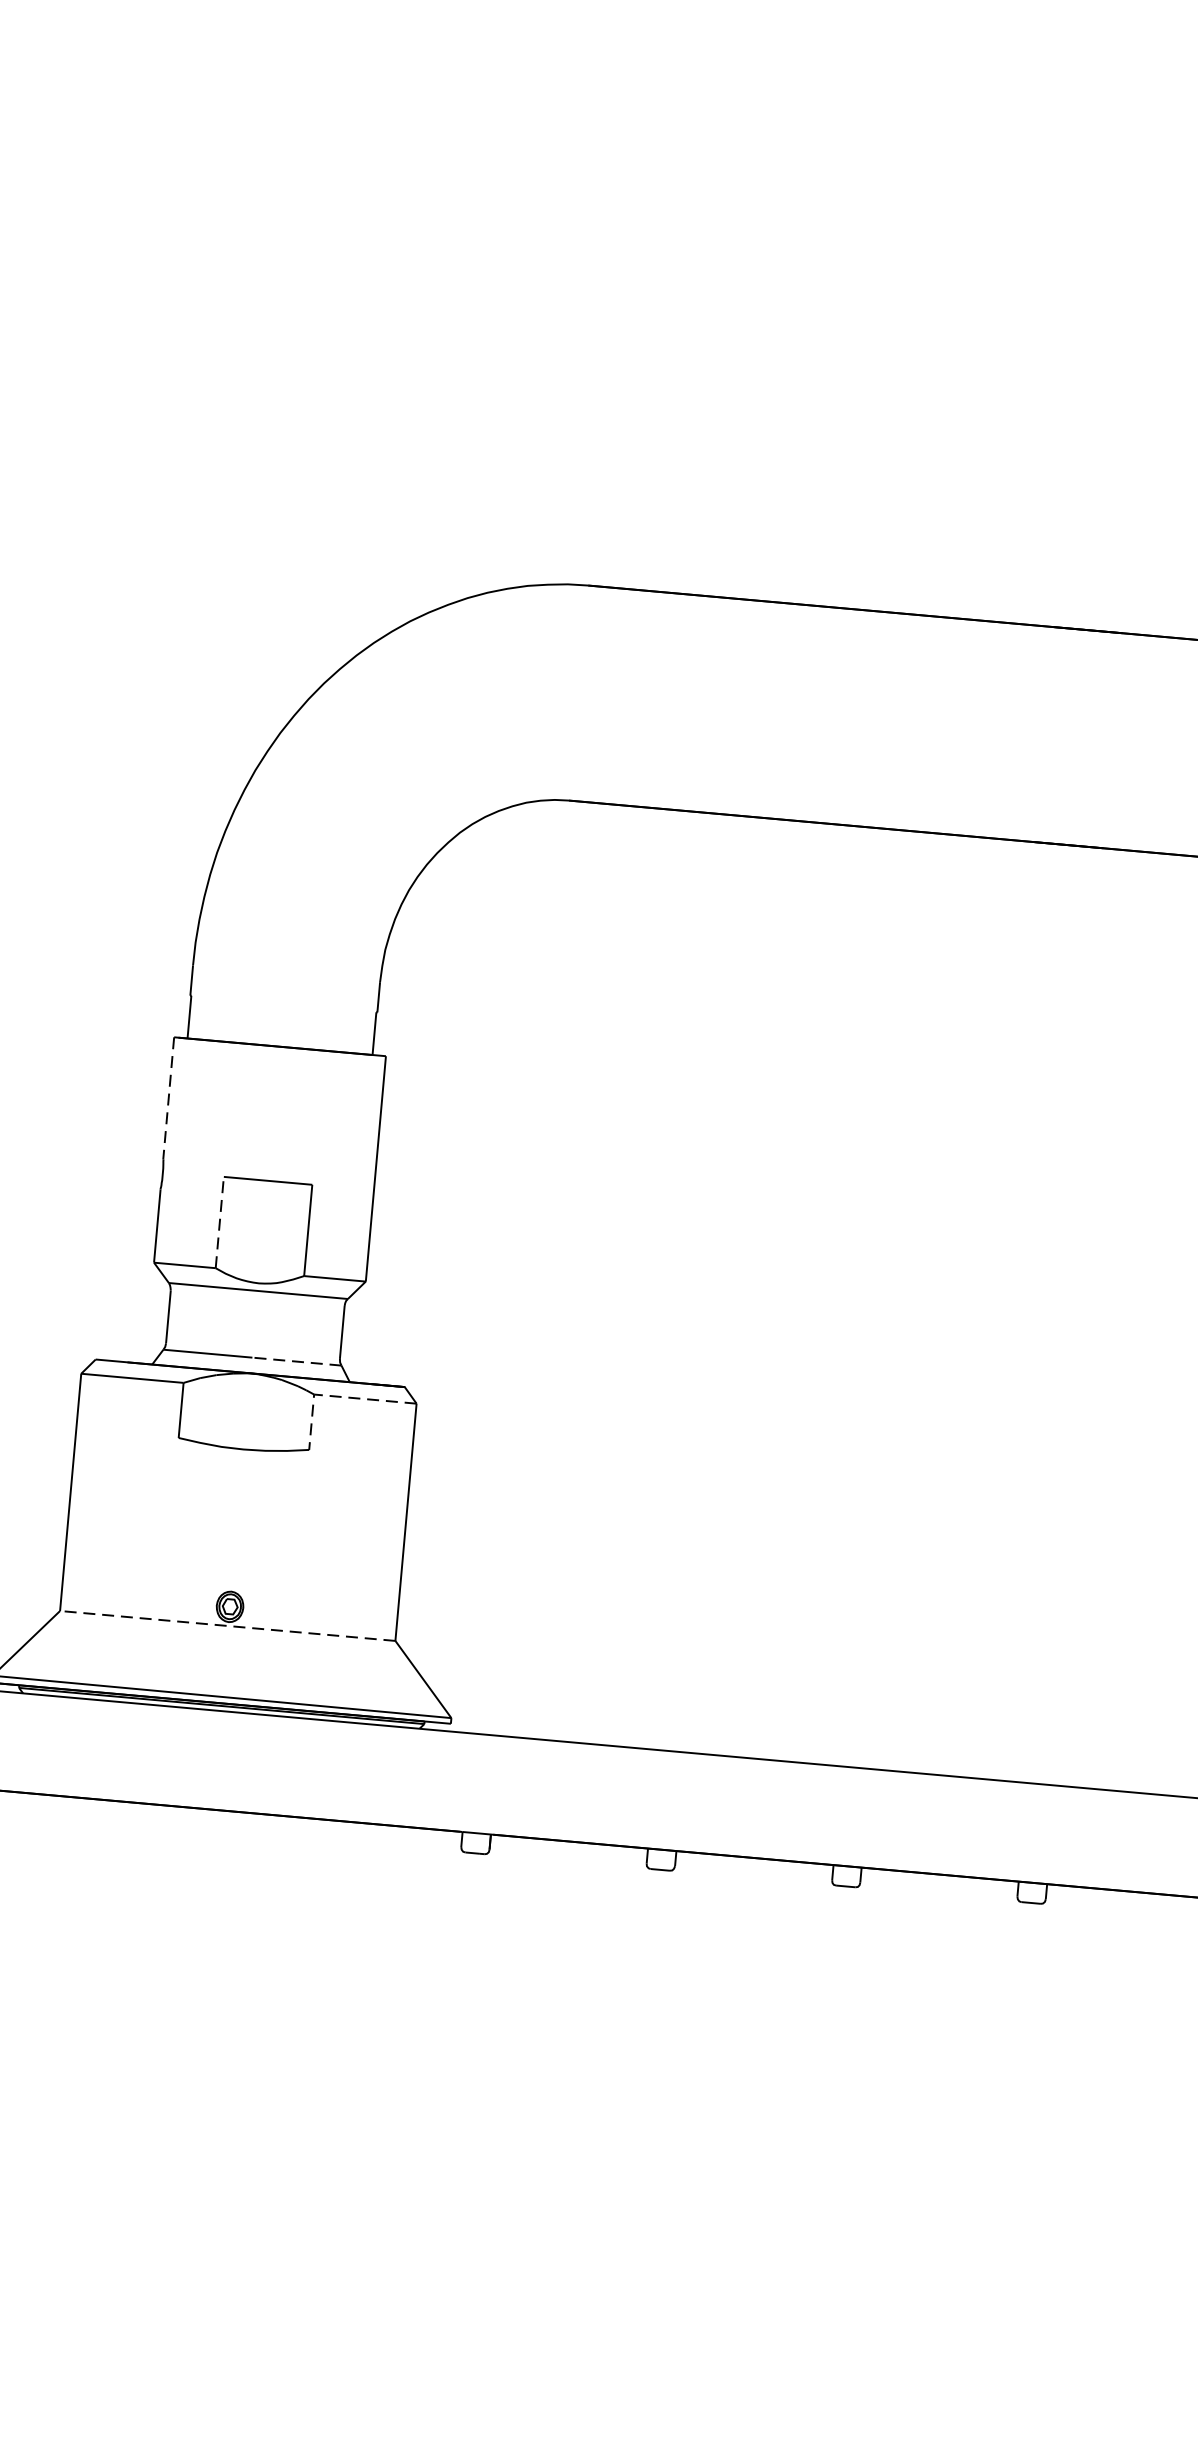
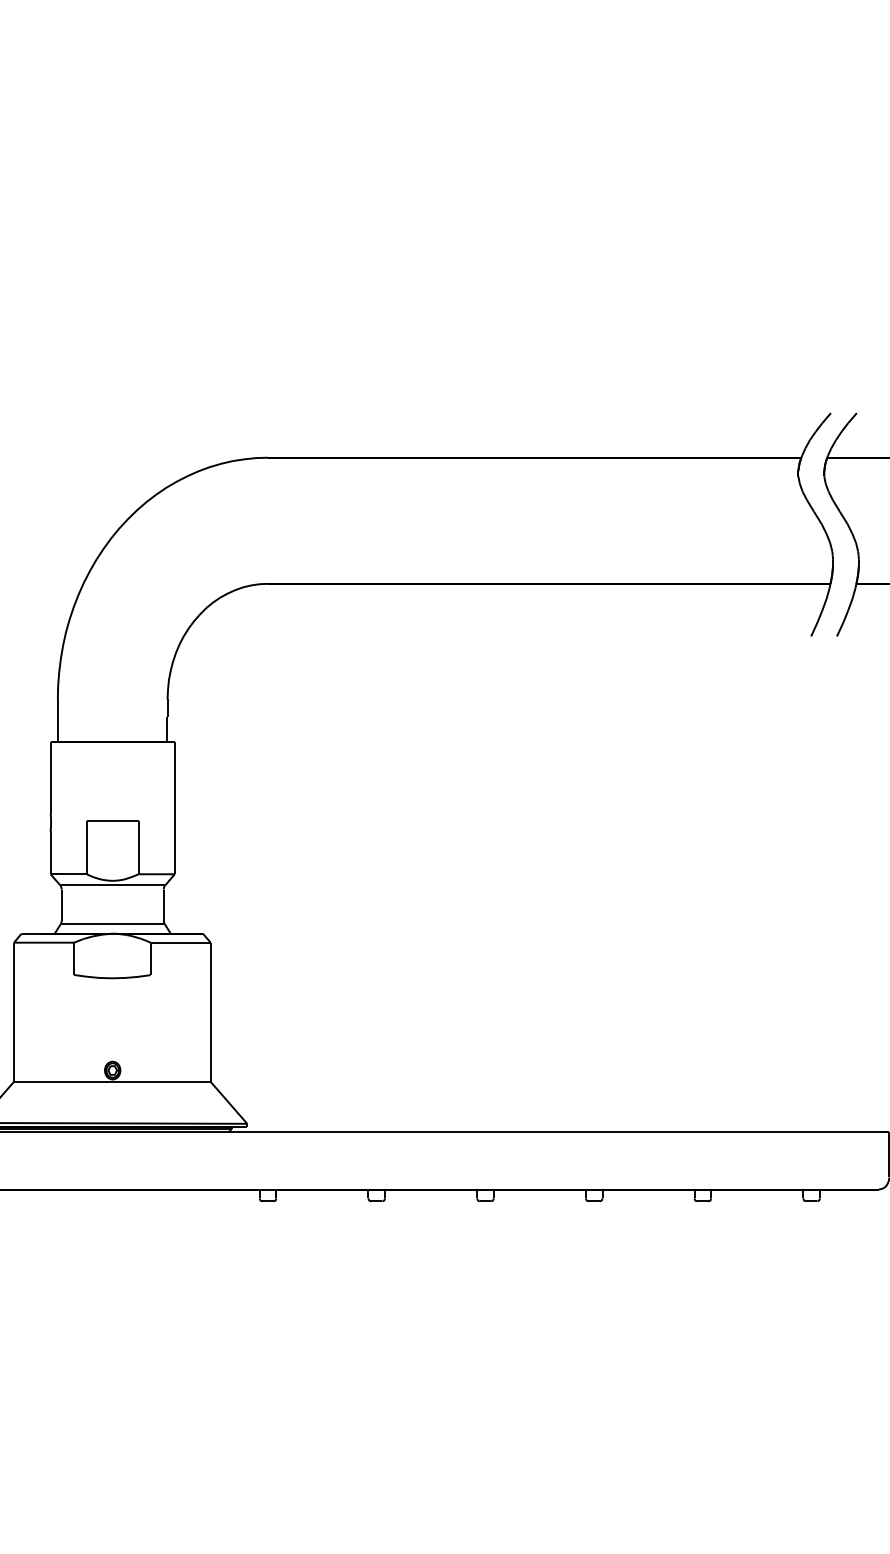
line: (168, 1097) -> (50, 777), dashed -> solid
line: (219, 1222) -> (86, 847), dashed -> solid
line: (296, 1361) -> (138, 924), dashed -> solid
line: (336, 1396) -> (163, 942), dashed -> solid
line: (226, 1625) -> (111, 1081), dashed -> solid

